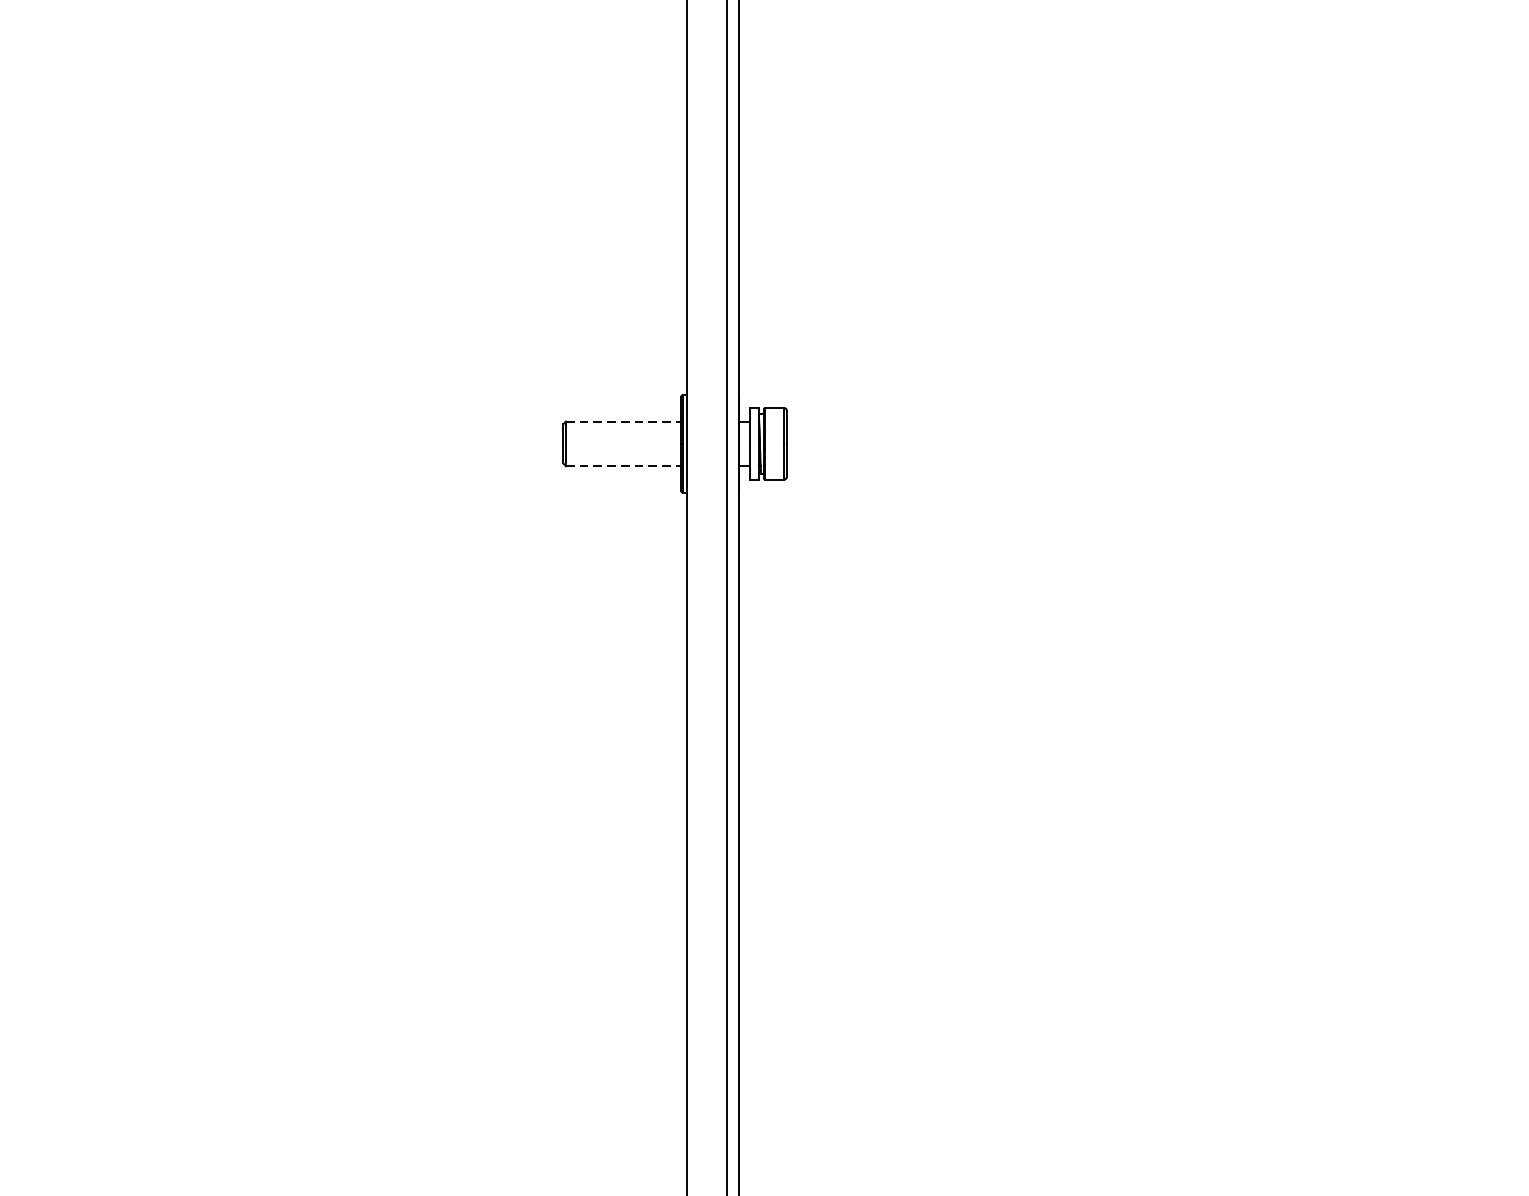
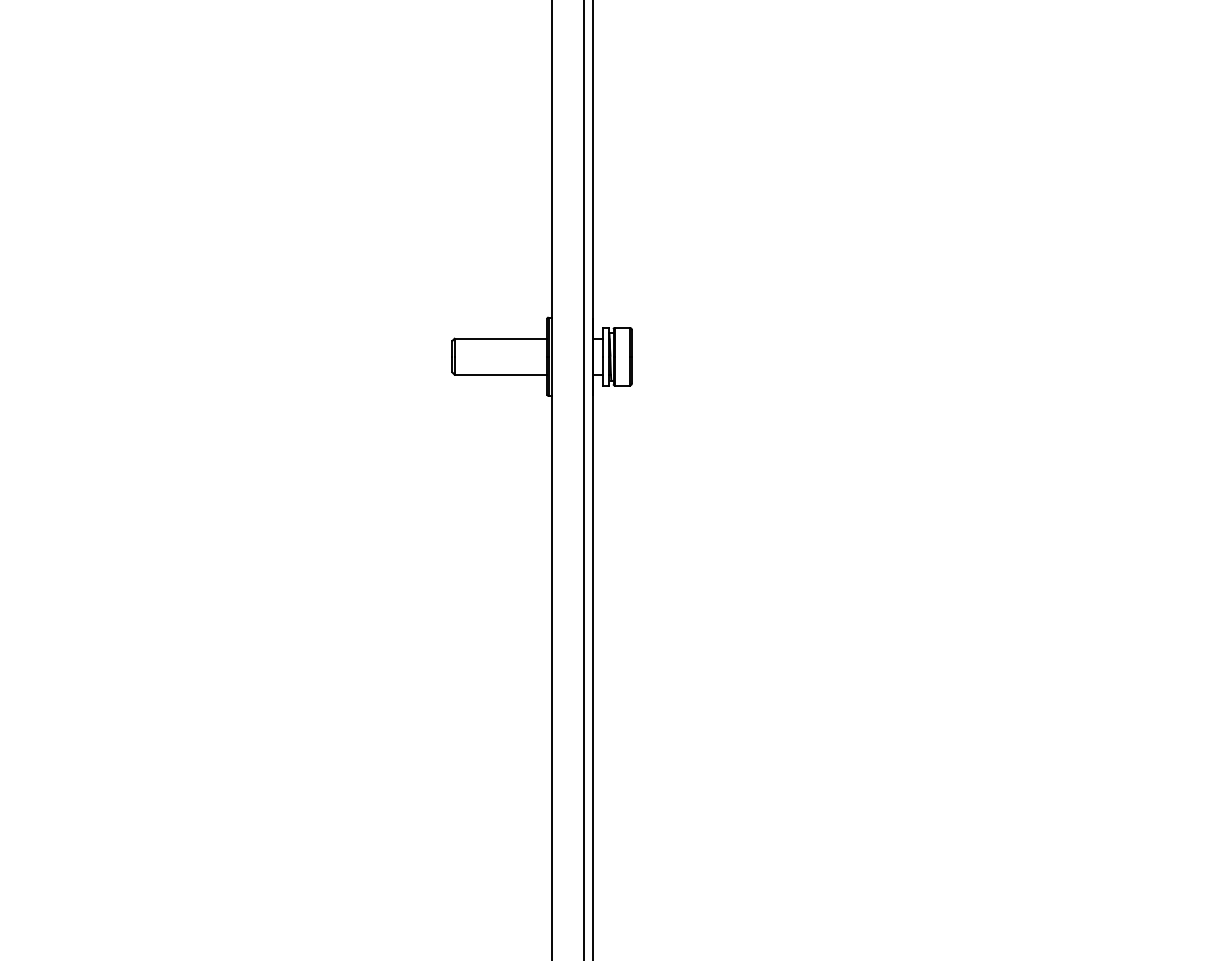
line: (624, 421) -> (501, 338), dashed -> solid
line: (624, 466) -> (501, 374), dashed -> solid

